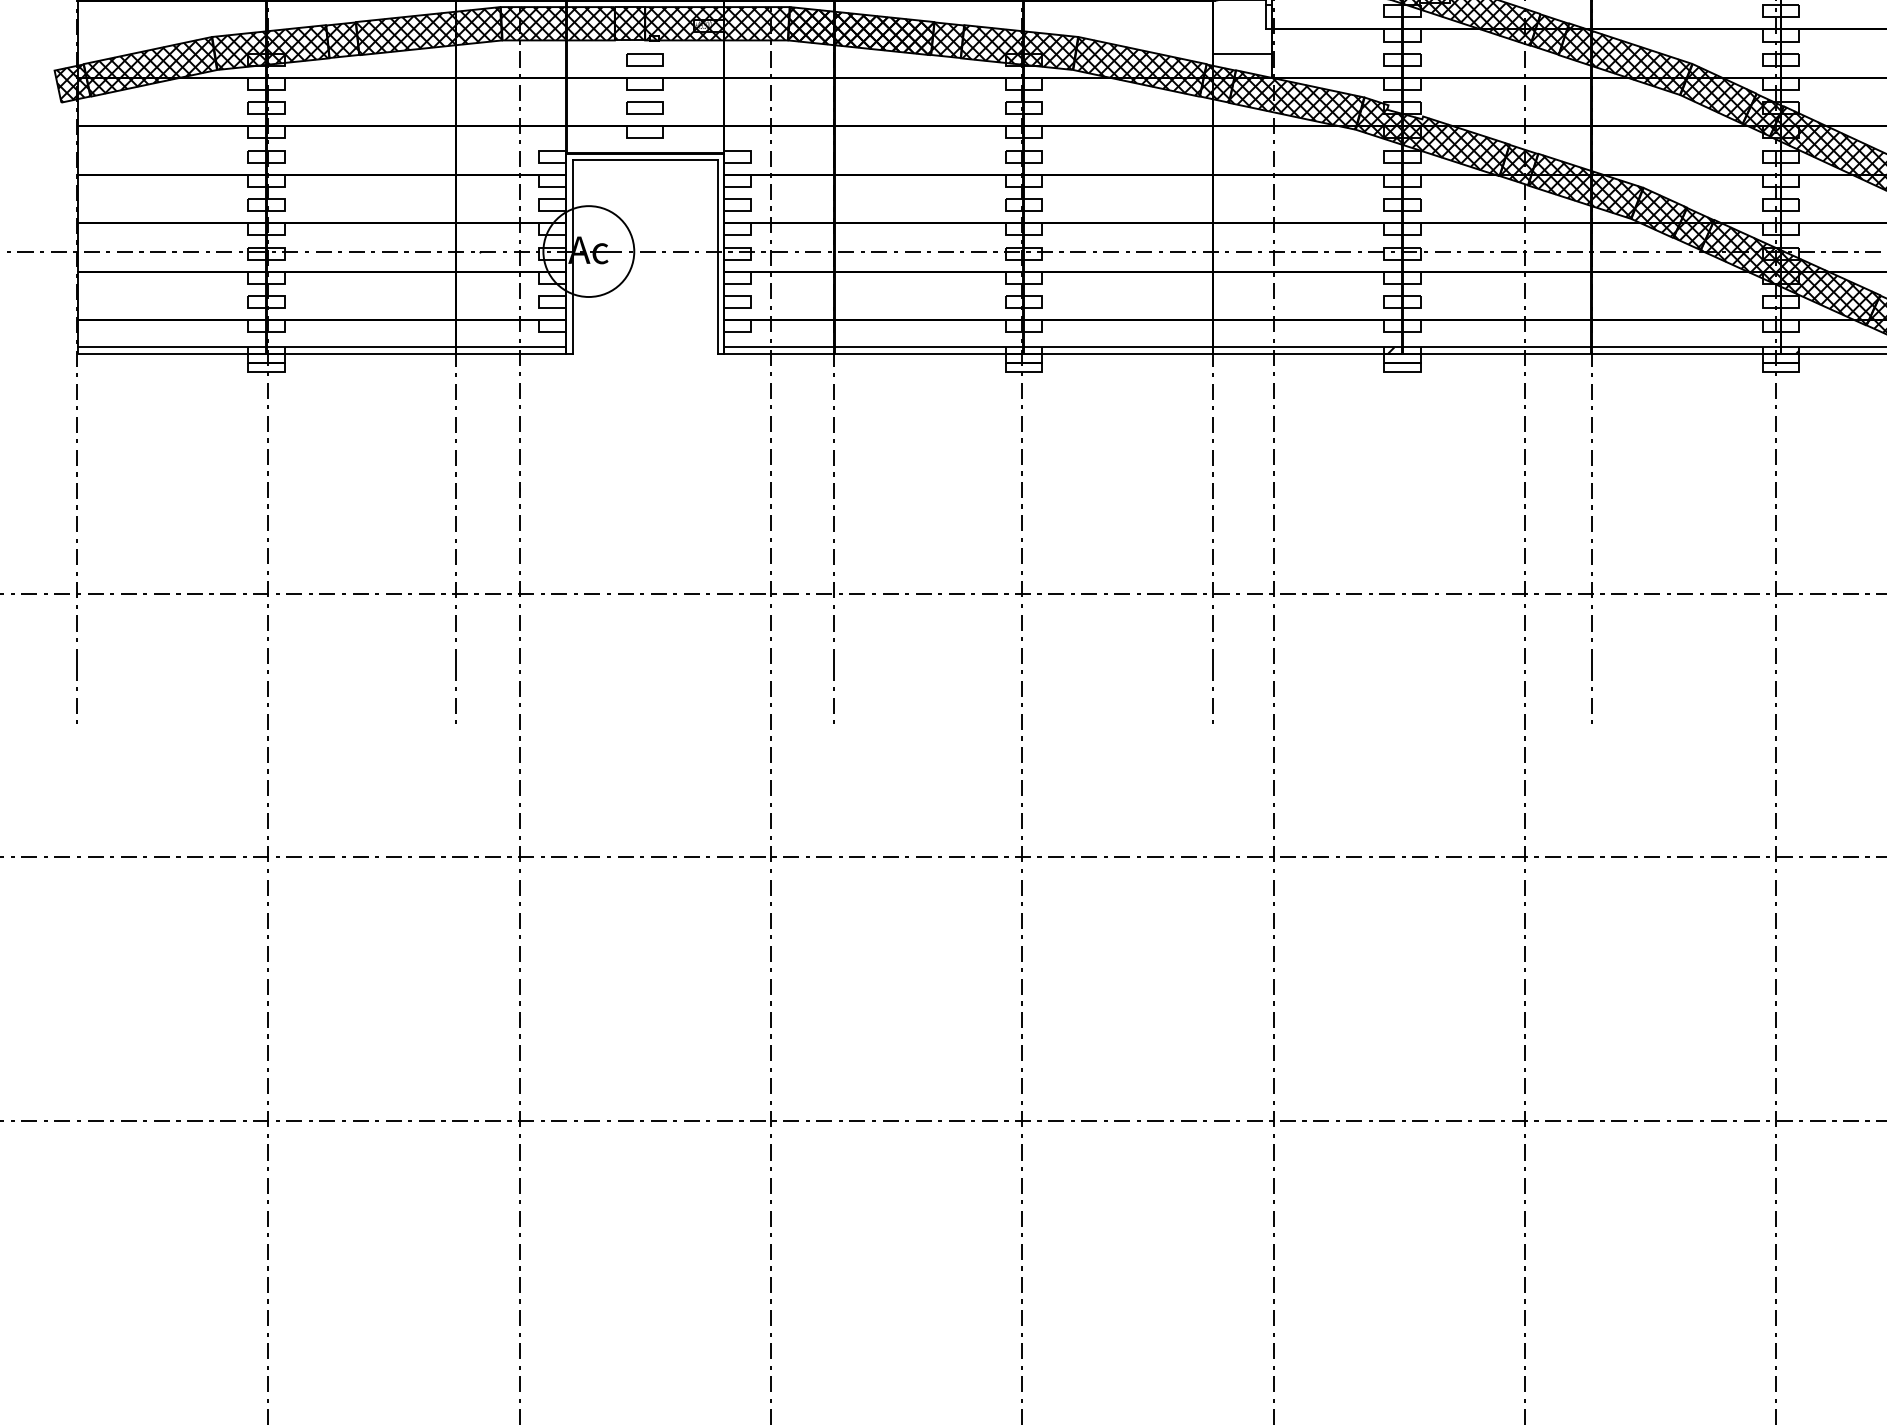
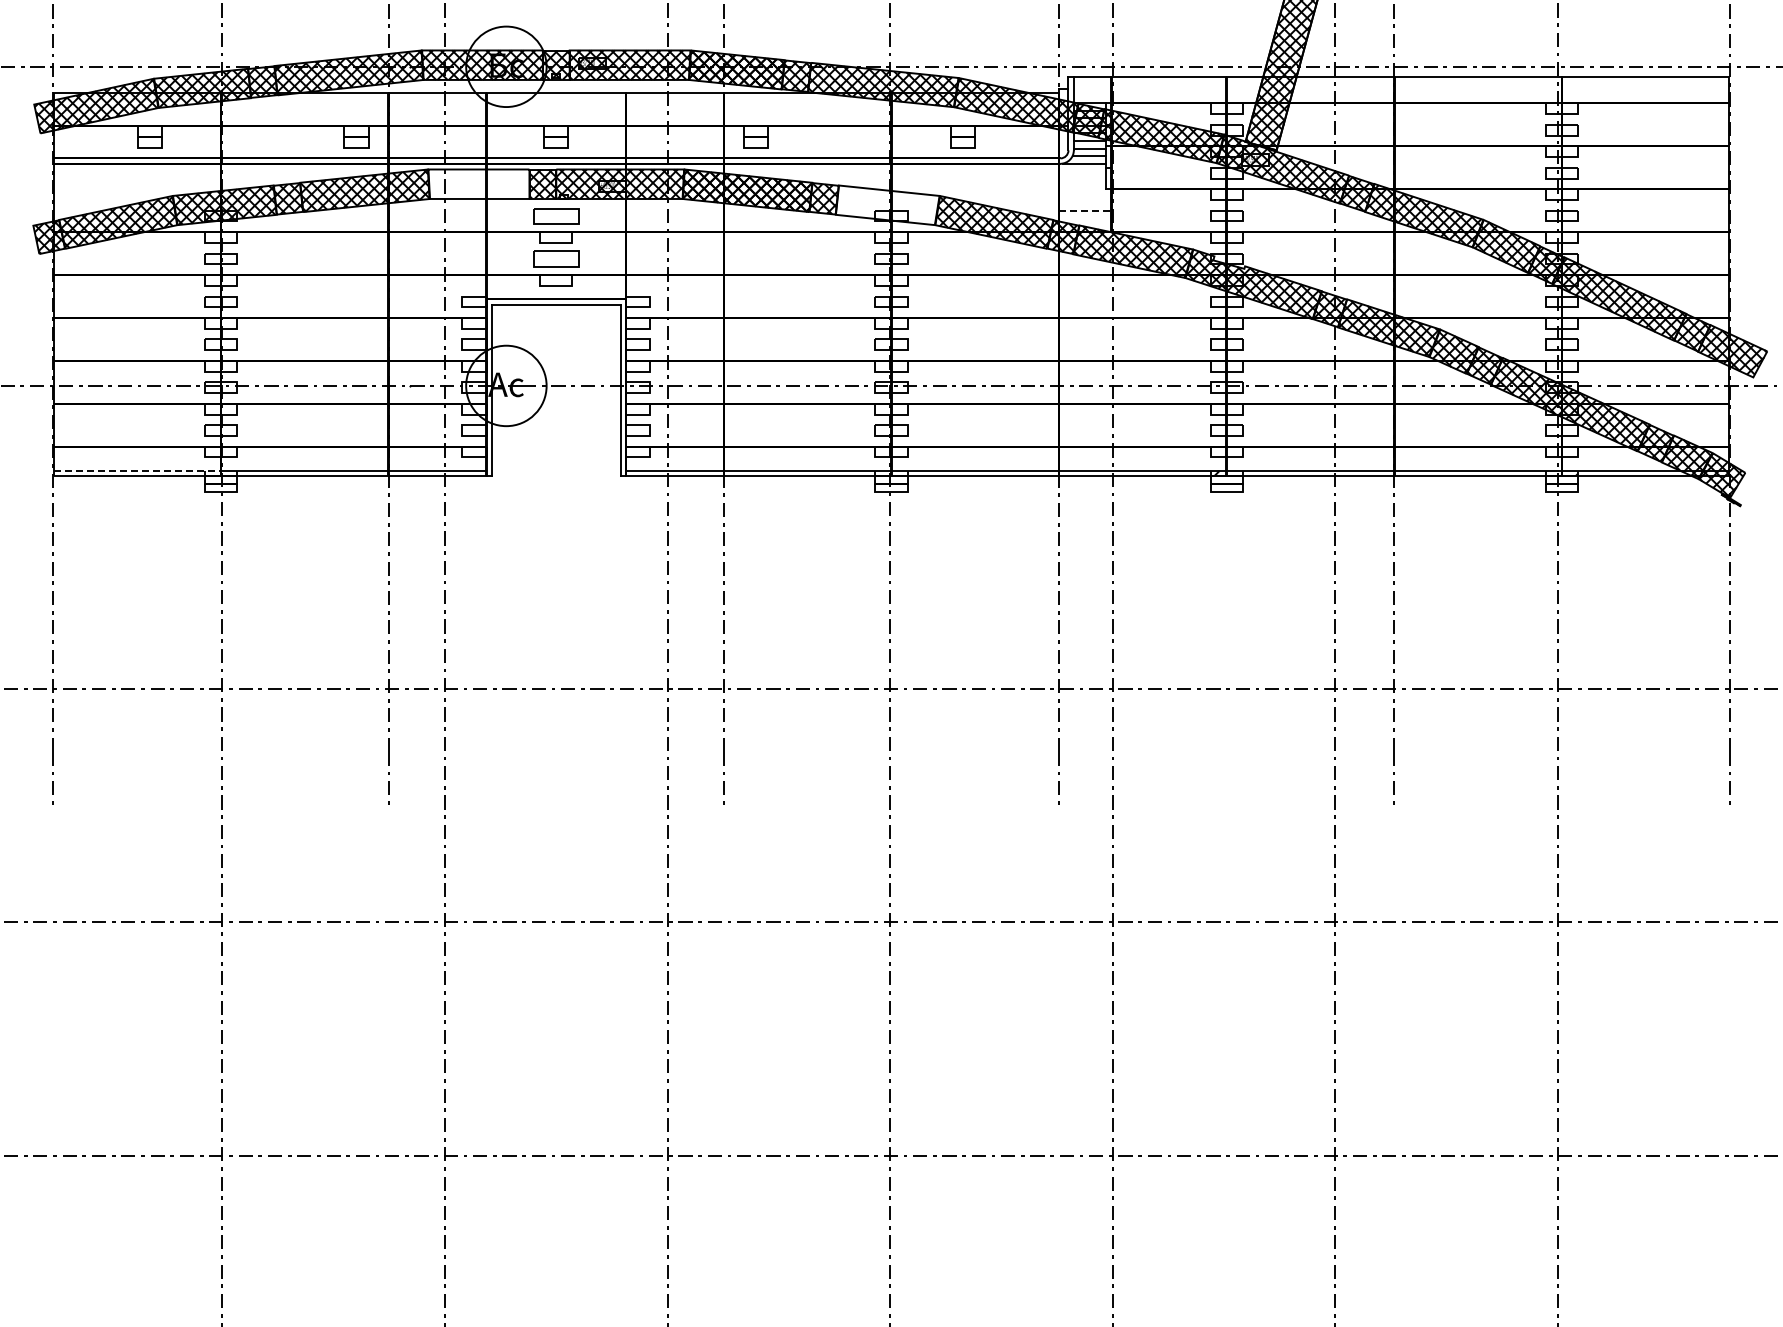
hatch: (557, 22) -> (478, 183), removed
hatch: (1019, 47) -> (887, 205), removed
line: (1242, 53) -> (1085, 210), solid -> dashed
part: (644, 59) -> (555, 215), size x1.4
part: (644, 107) -> (555, 258), size x1.4
line: (172, 347) -> (137, 470), solid -> dashed

